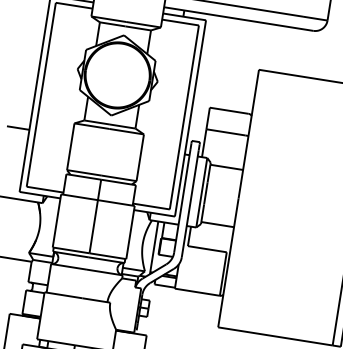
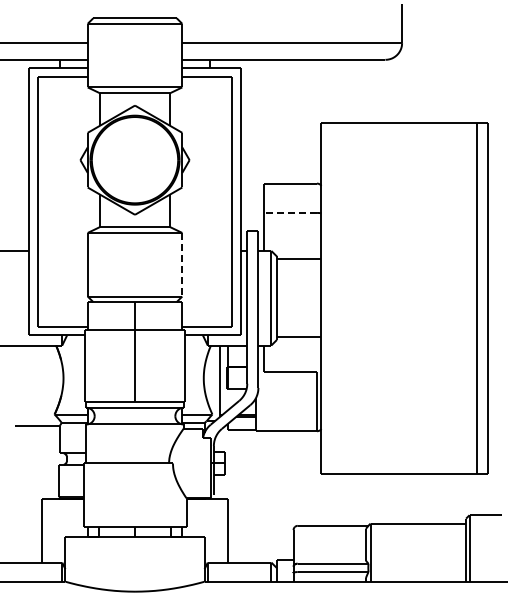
line: (225, 131) -> (290, 212), solid -> dashed
line: (140, 157) -> (182, 264), solid -> dashed

